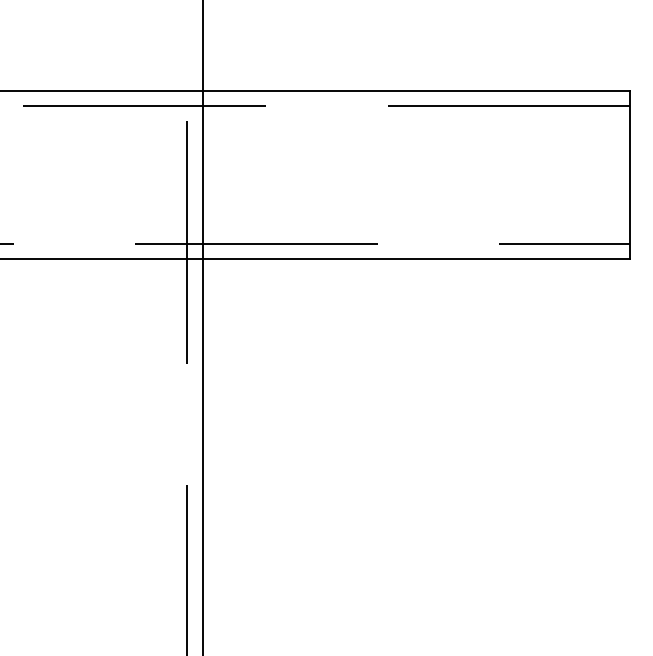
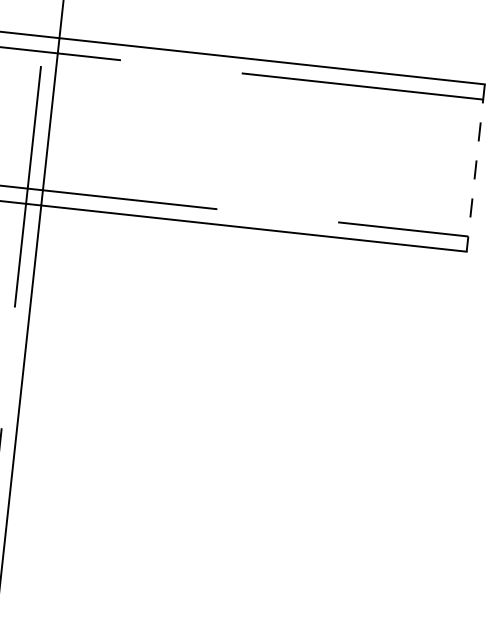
line: (630, 175) -> (475, 168), solid -> dashed

